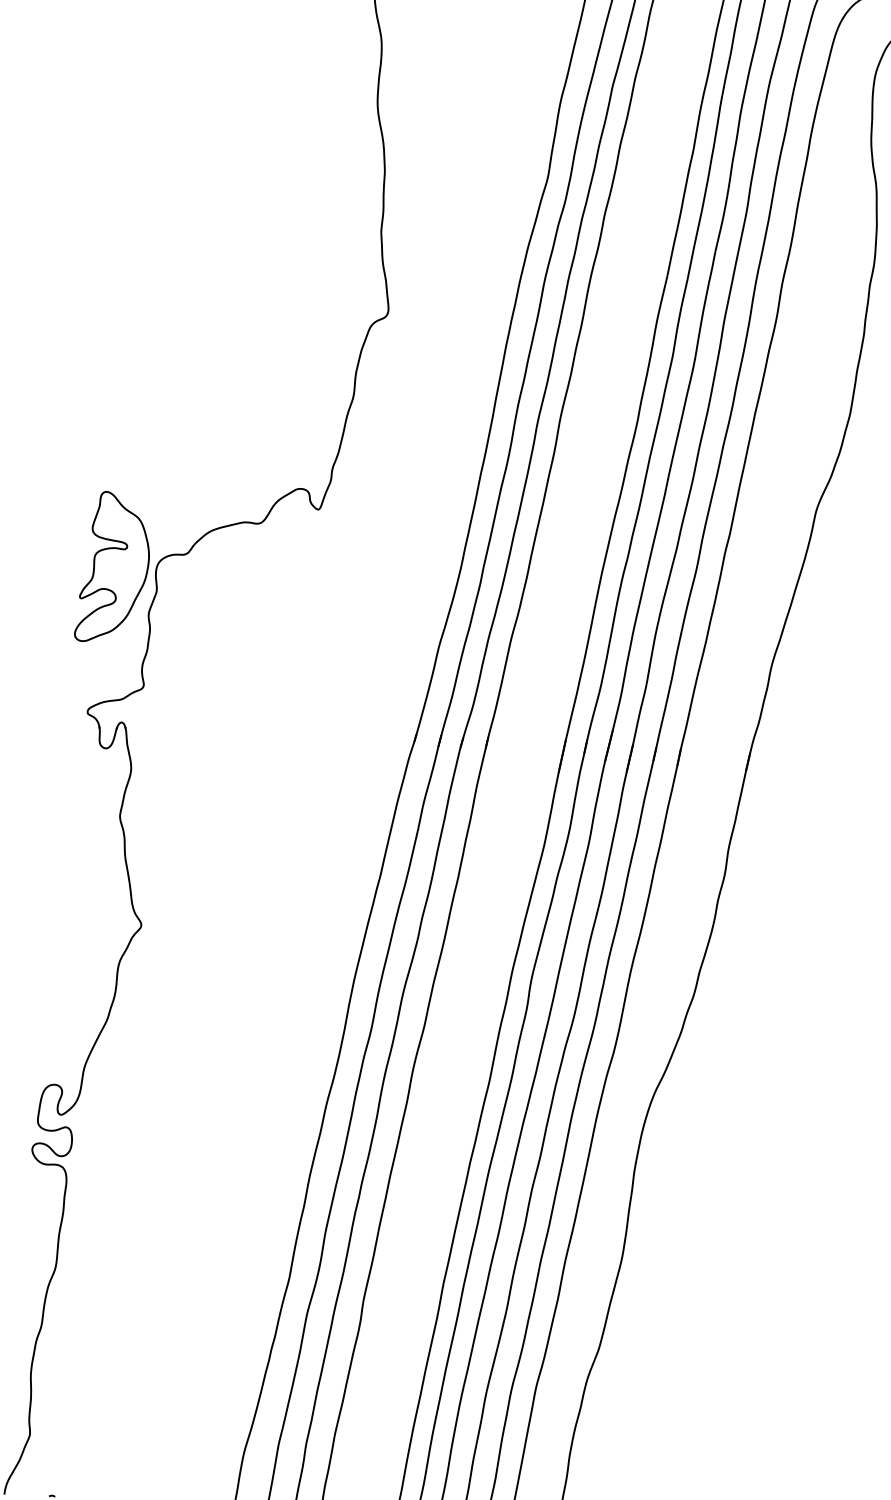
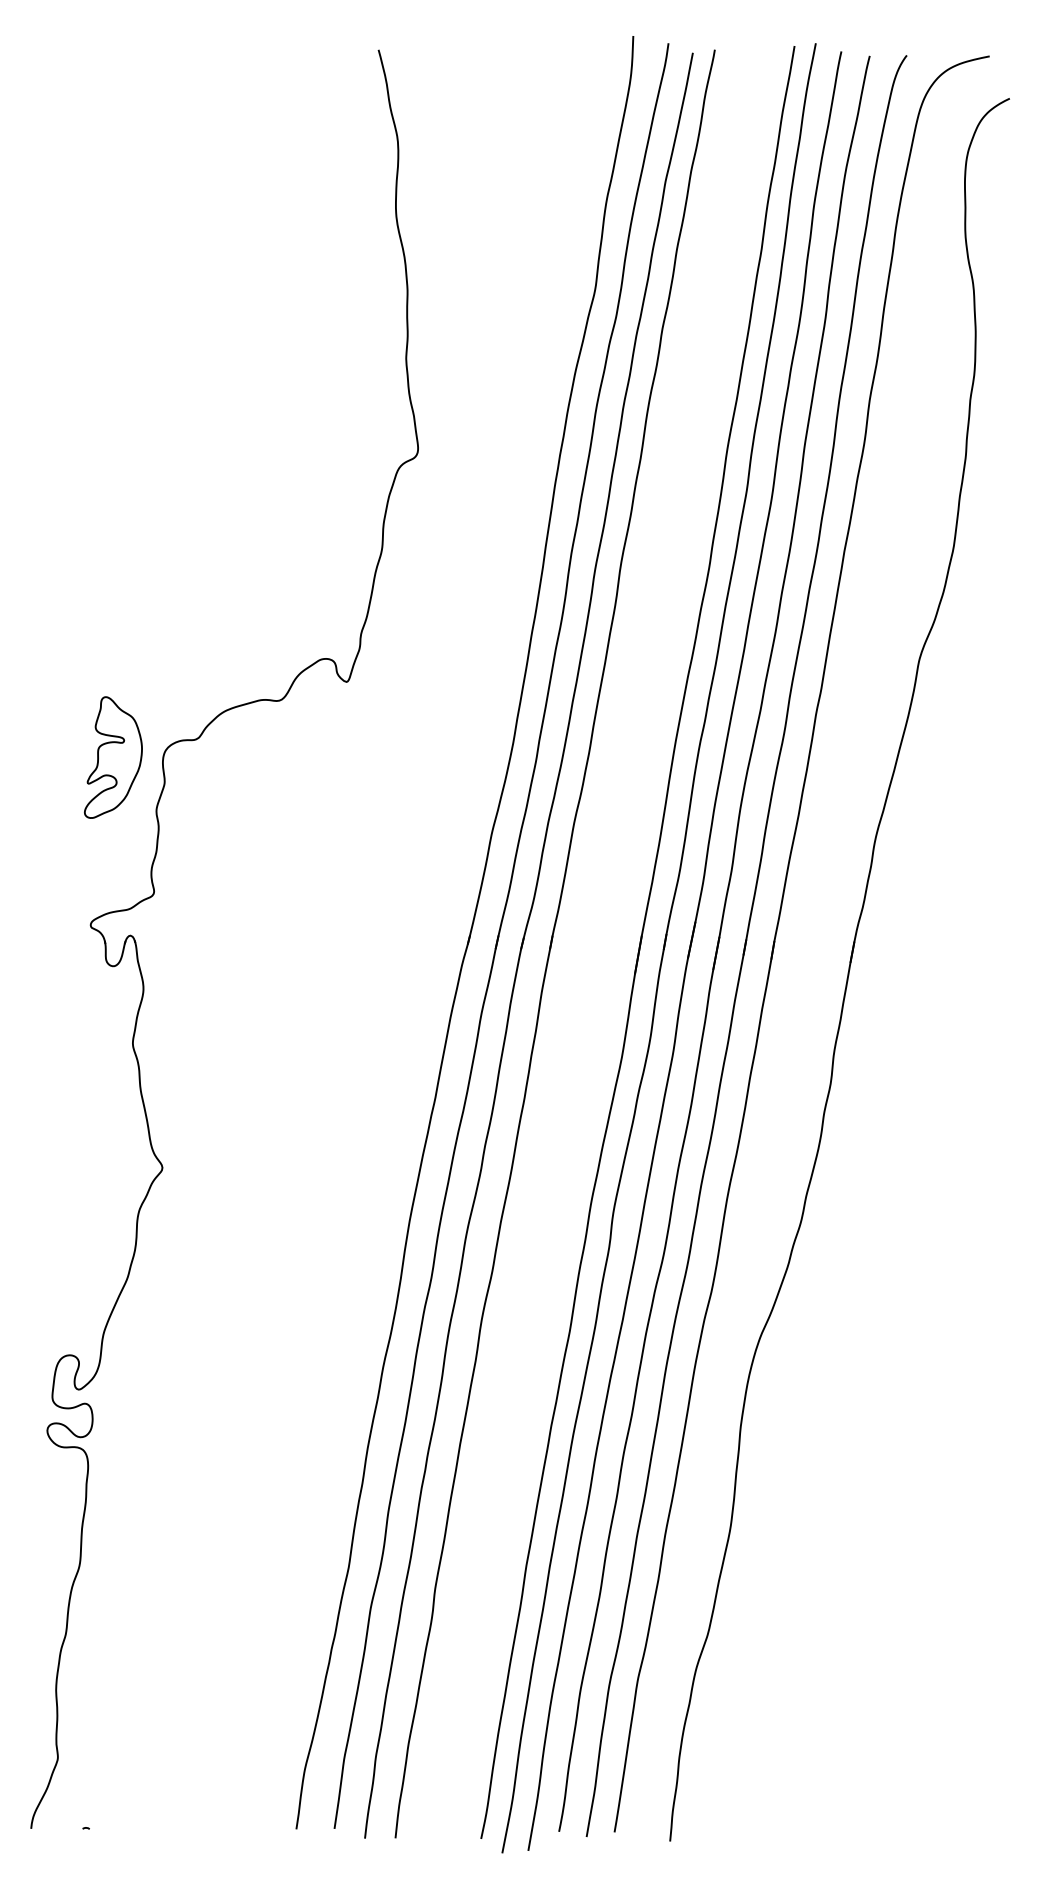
part: (113, 567) -> (113, 757), size x0.7

